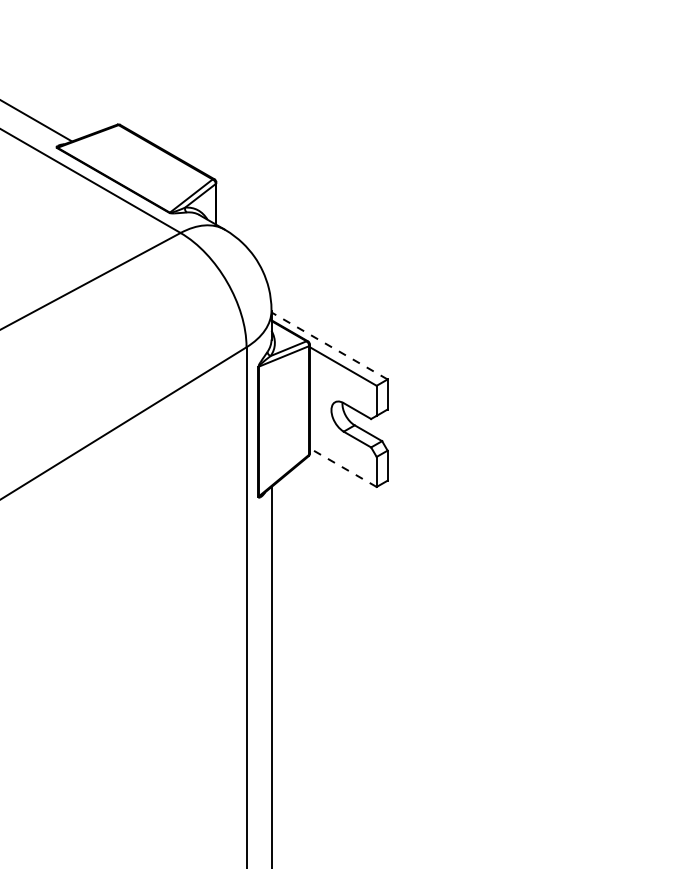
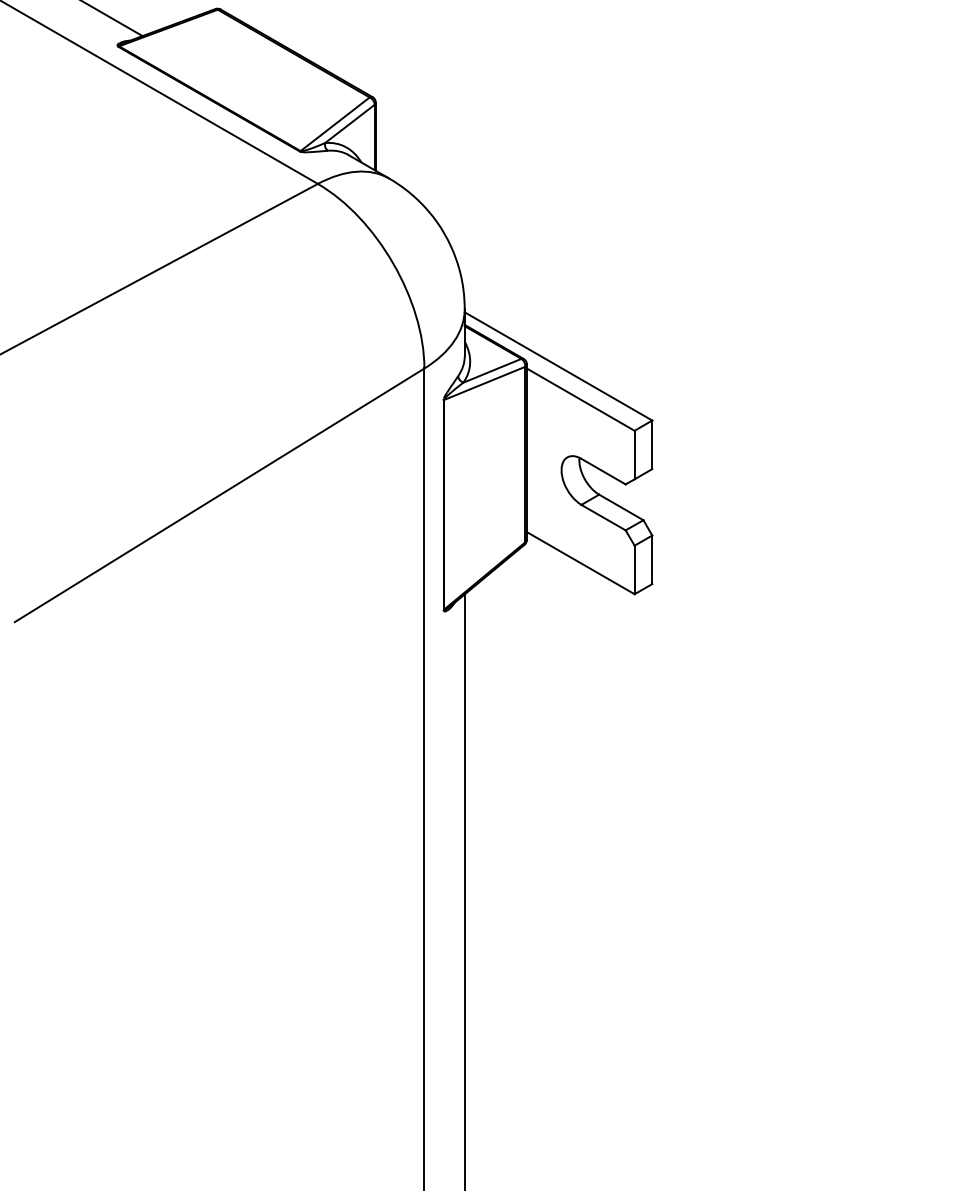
line: (329, 345) -> (558, 365), dashed -> solid
line: (342, 467) -> (579, 562), dashed -> solid

